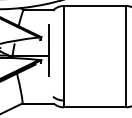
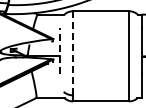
line: (48, 50) -> (59, 50), solid -> dashed
line: (64, 53) -> (73, 53), solid -> dashed

